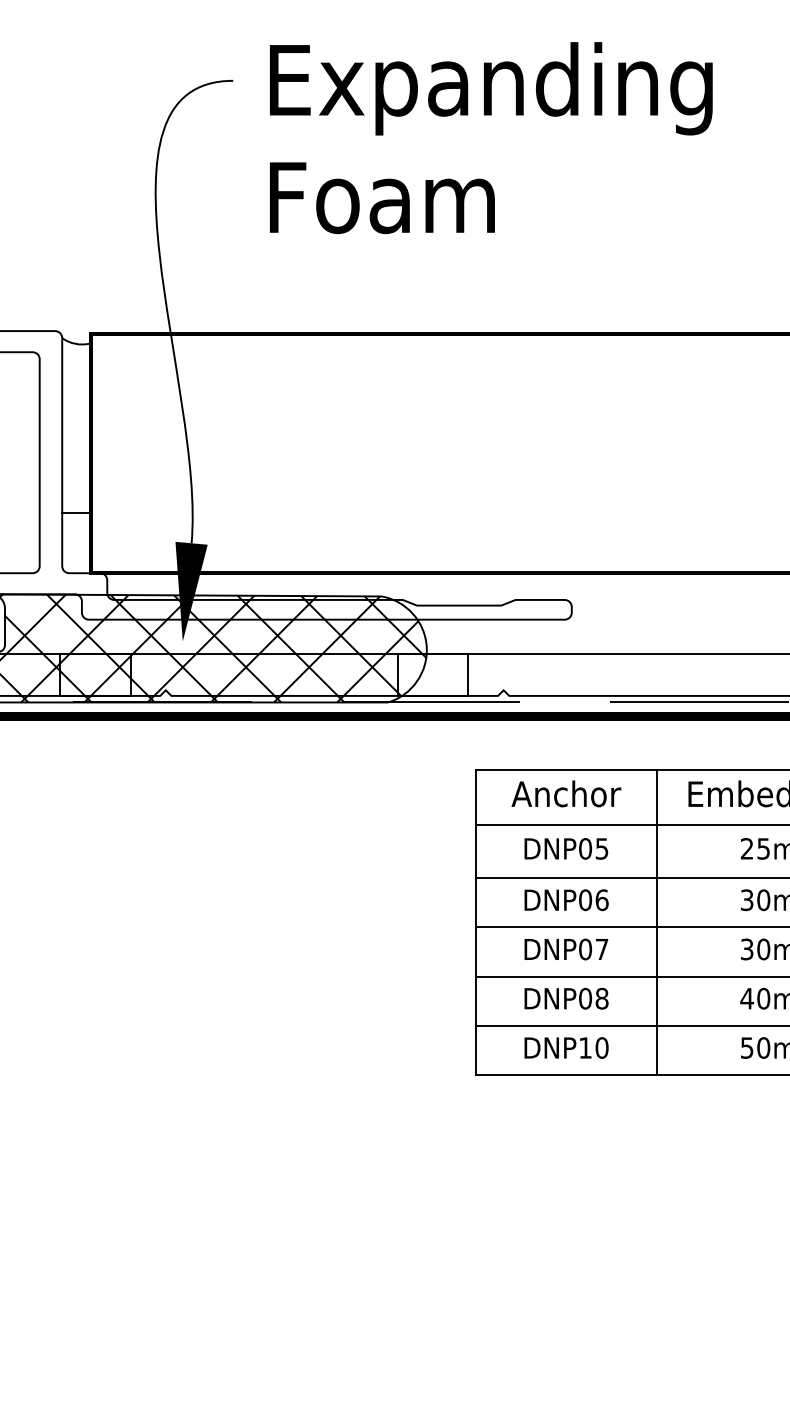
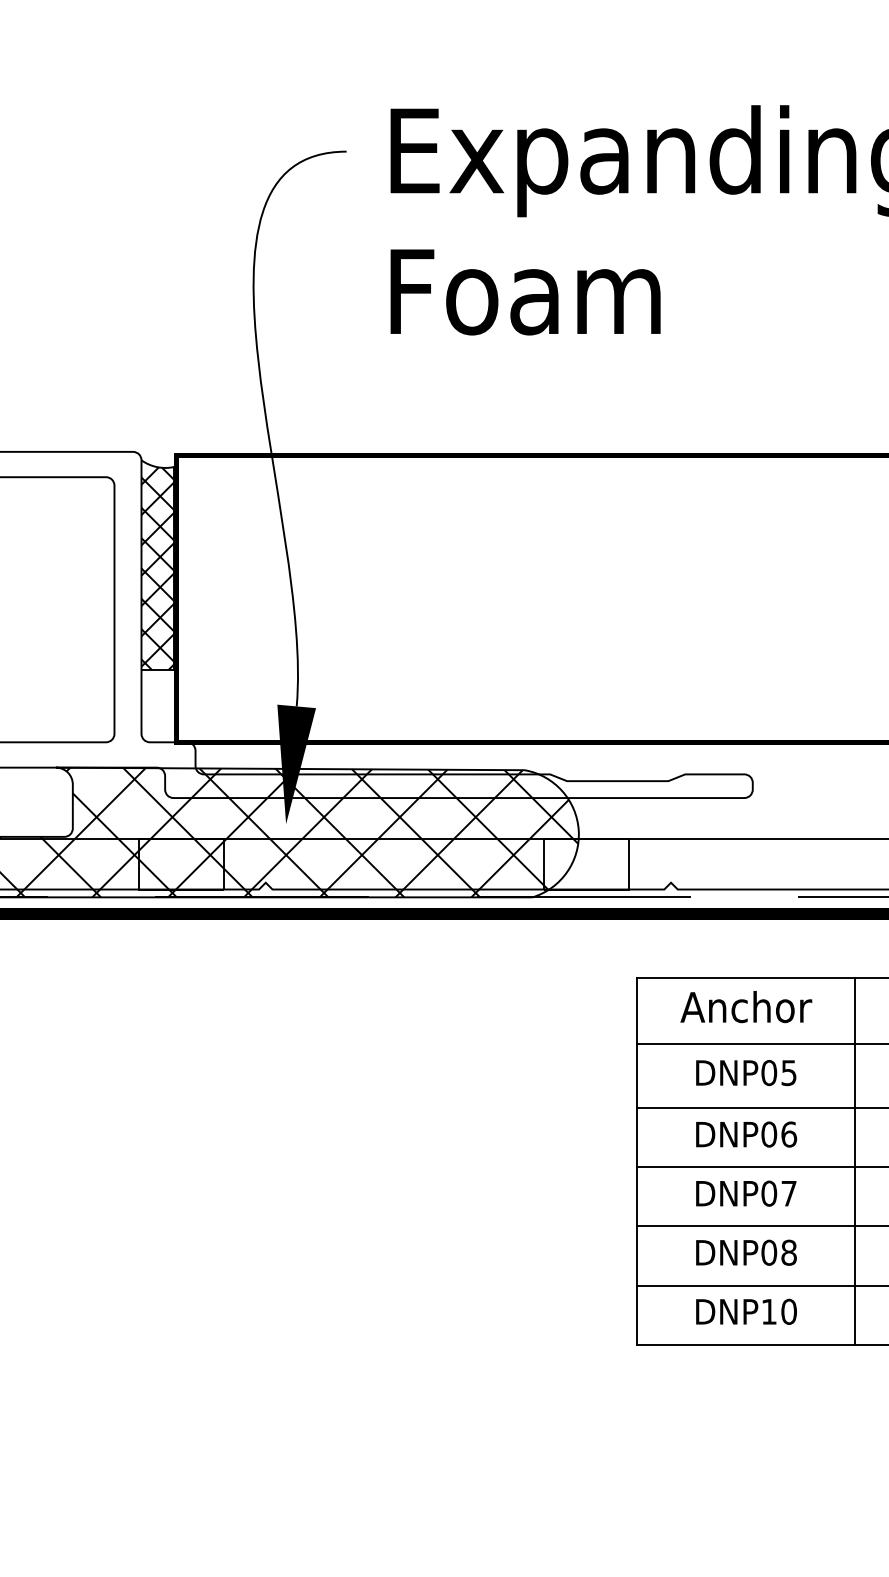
hatch: (75, 428) -> (157, 568), added

